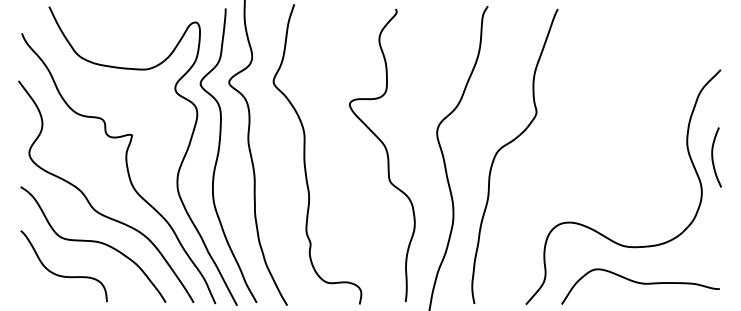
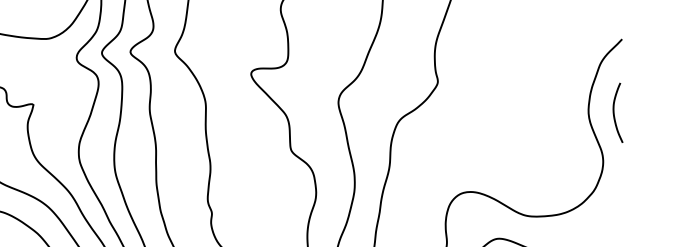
curve: (713, 157) -> (614, 112), moved

